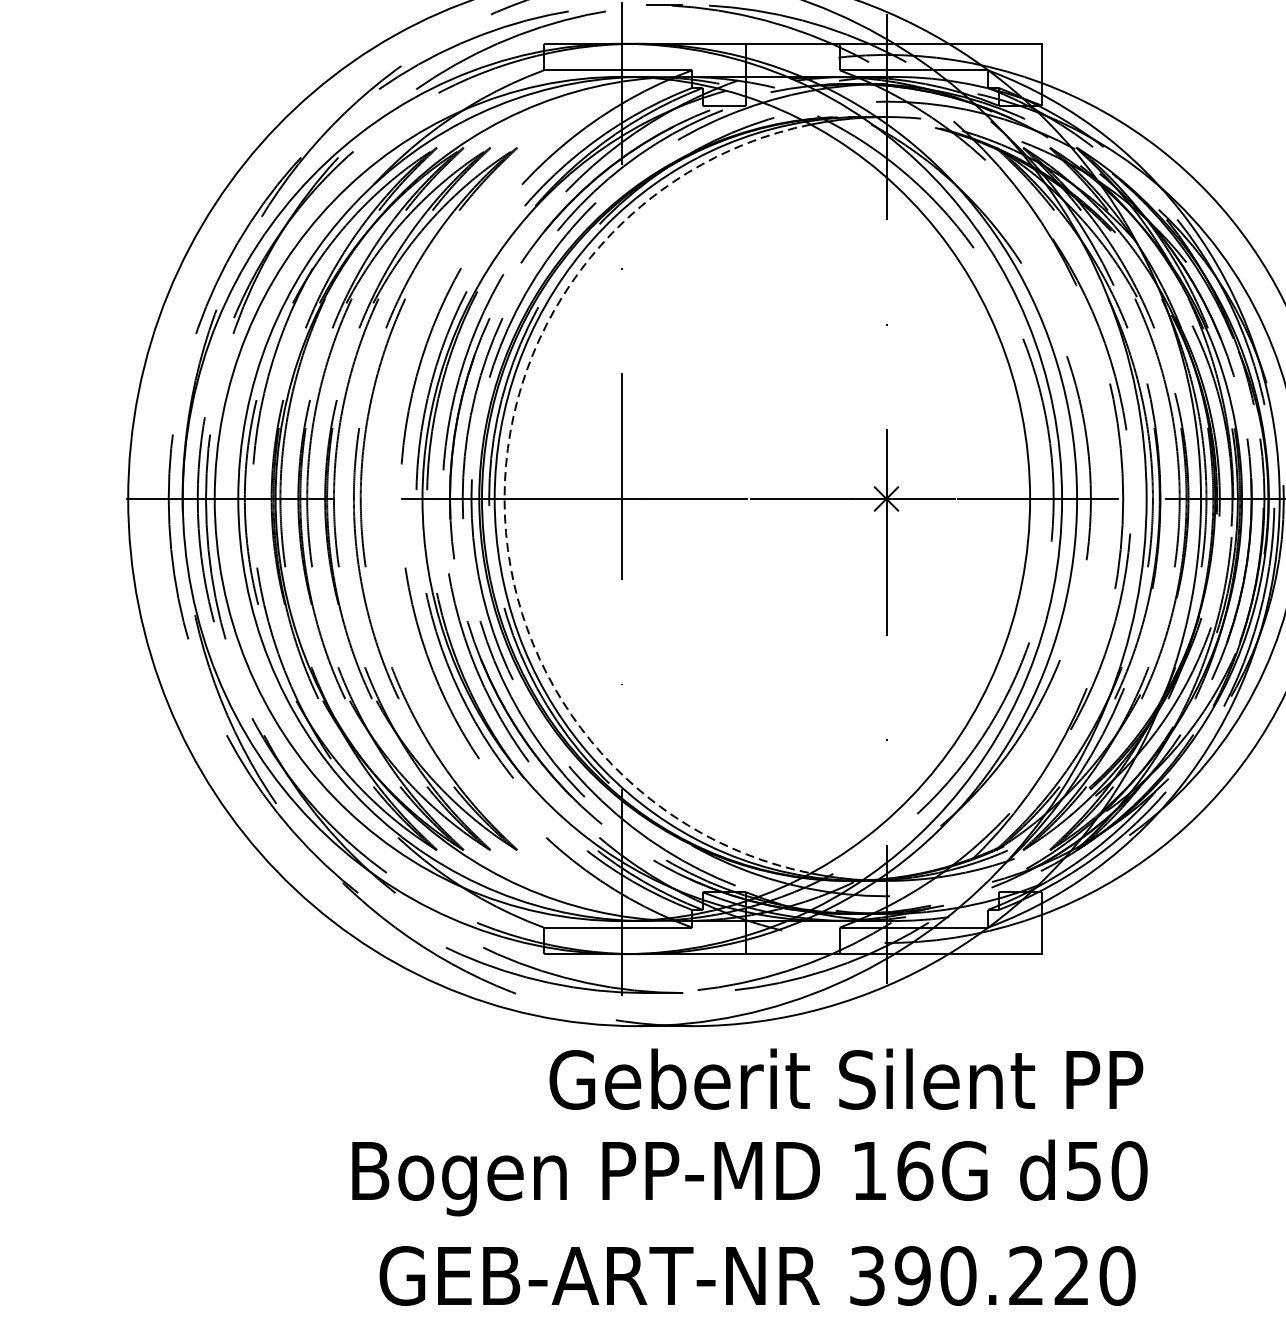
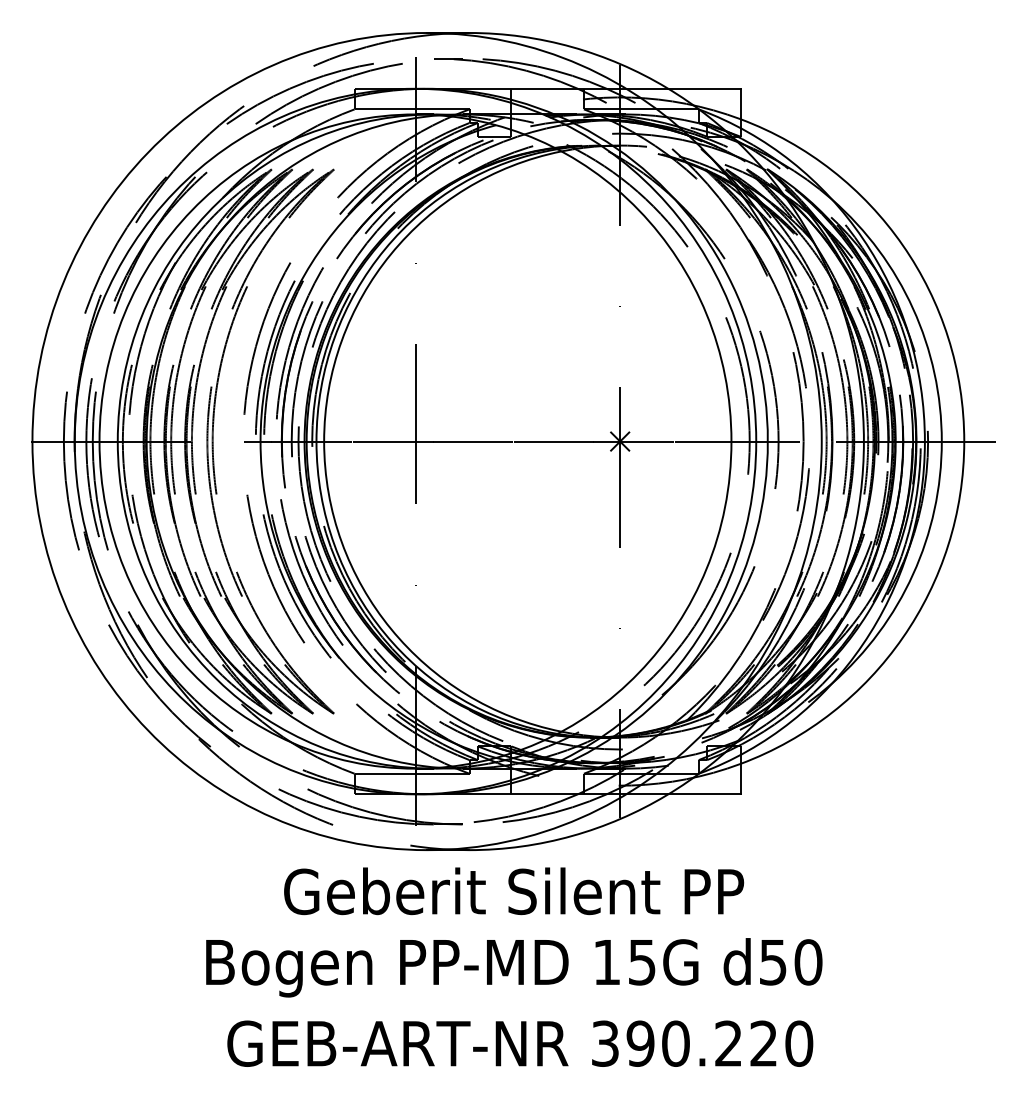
arc: (505, 498) -> (324, 441), dashed -> solid
text: (846, 1079) -> (514, 891), moved
text: (915, 1171) -> (642, 962), 16G -> 15G

